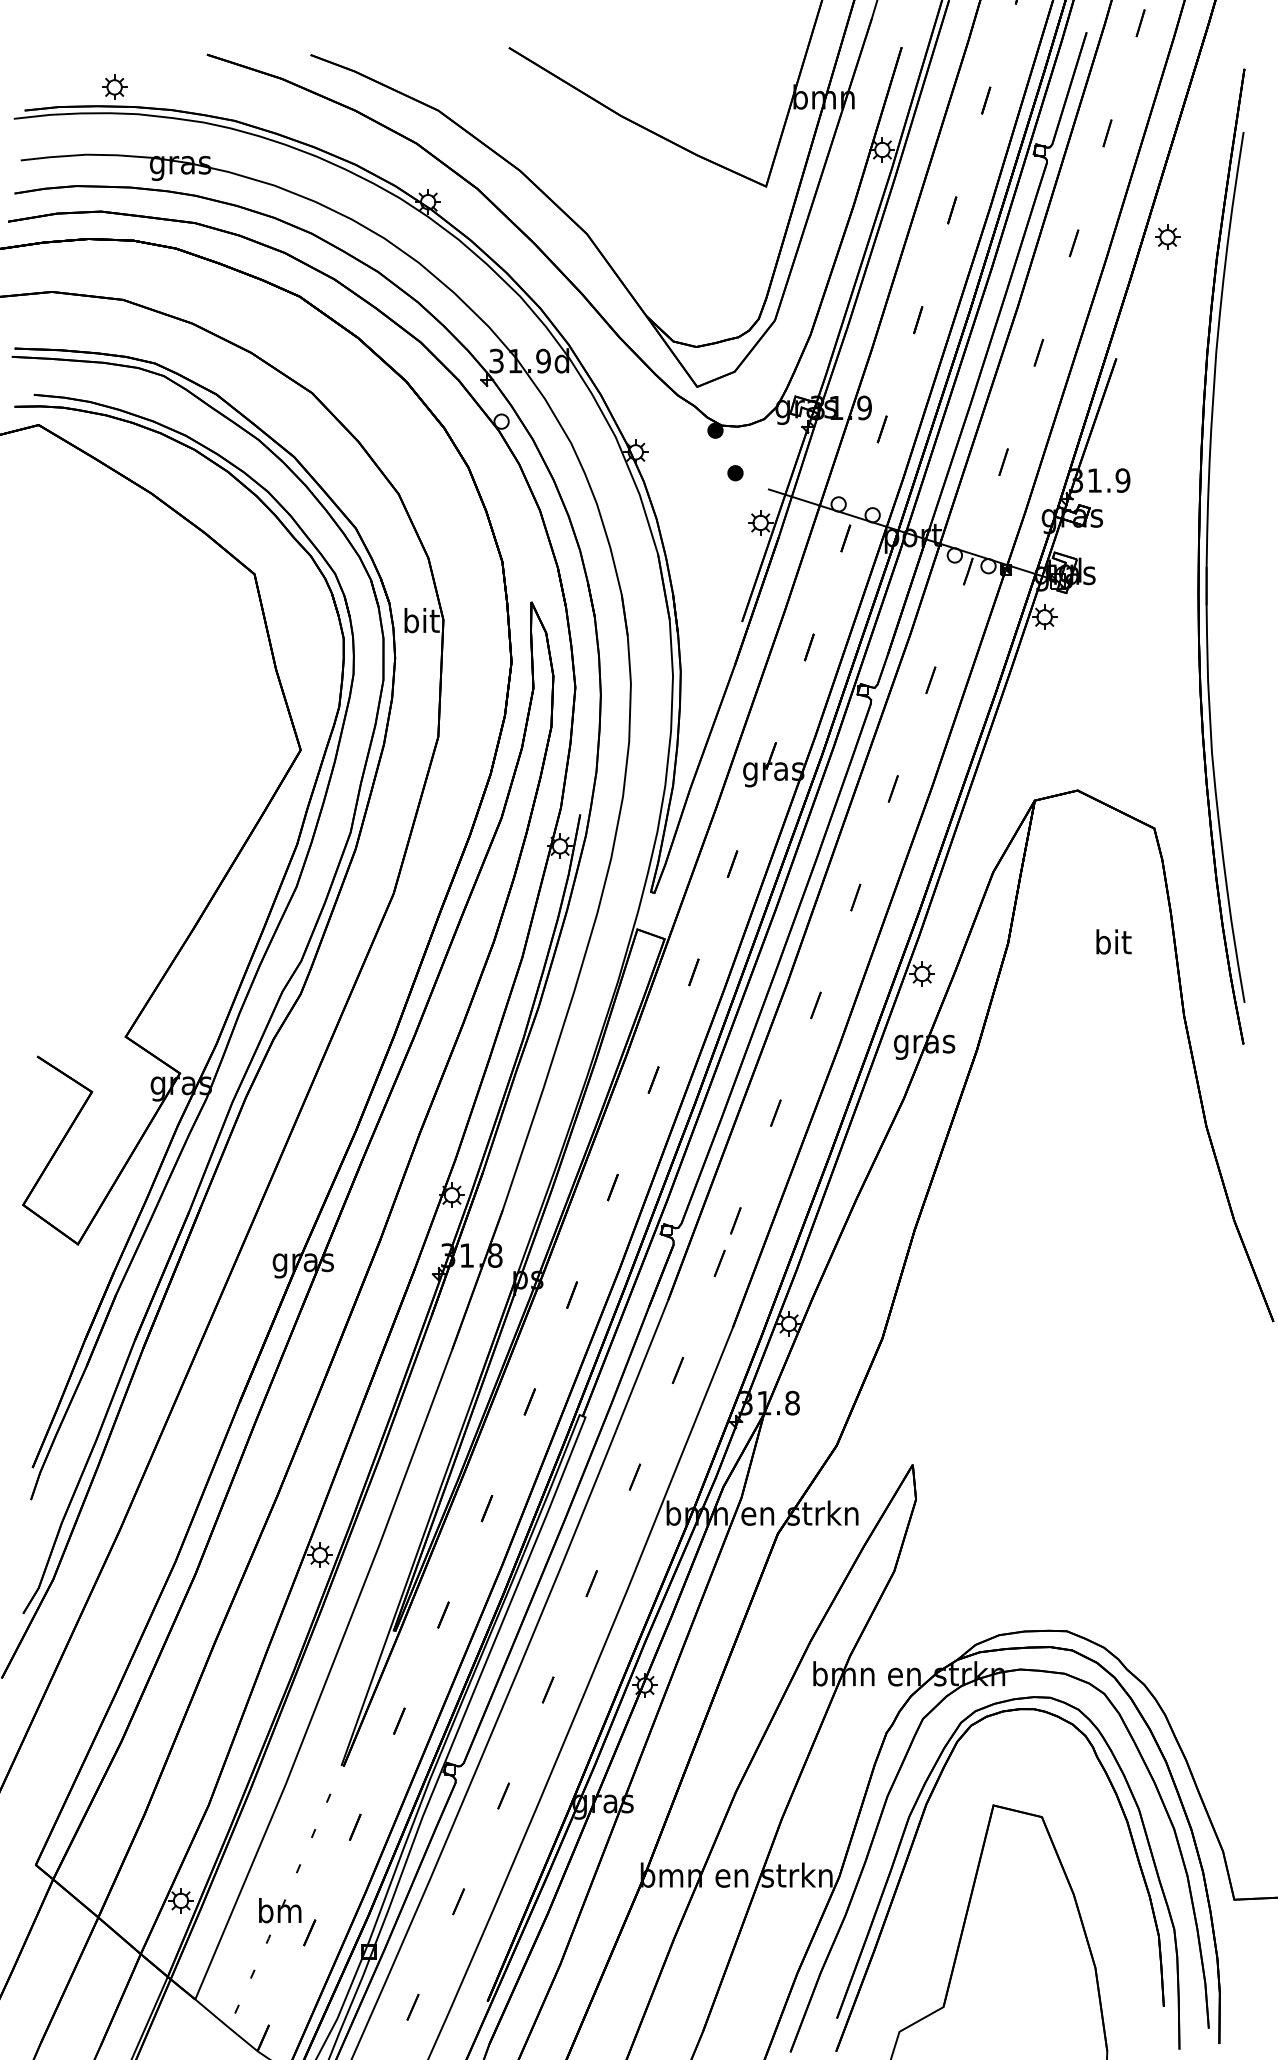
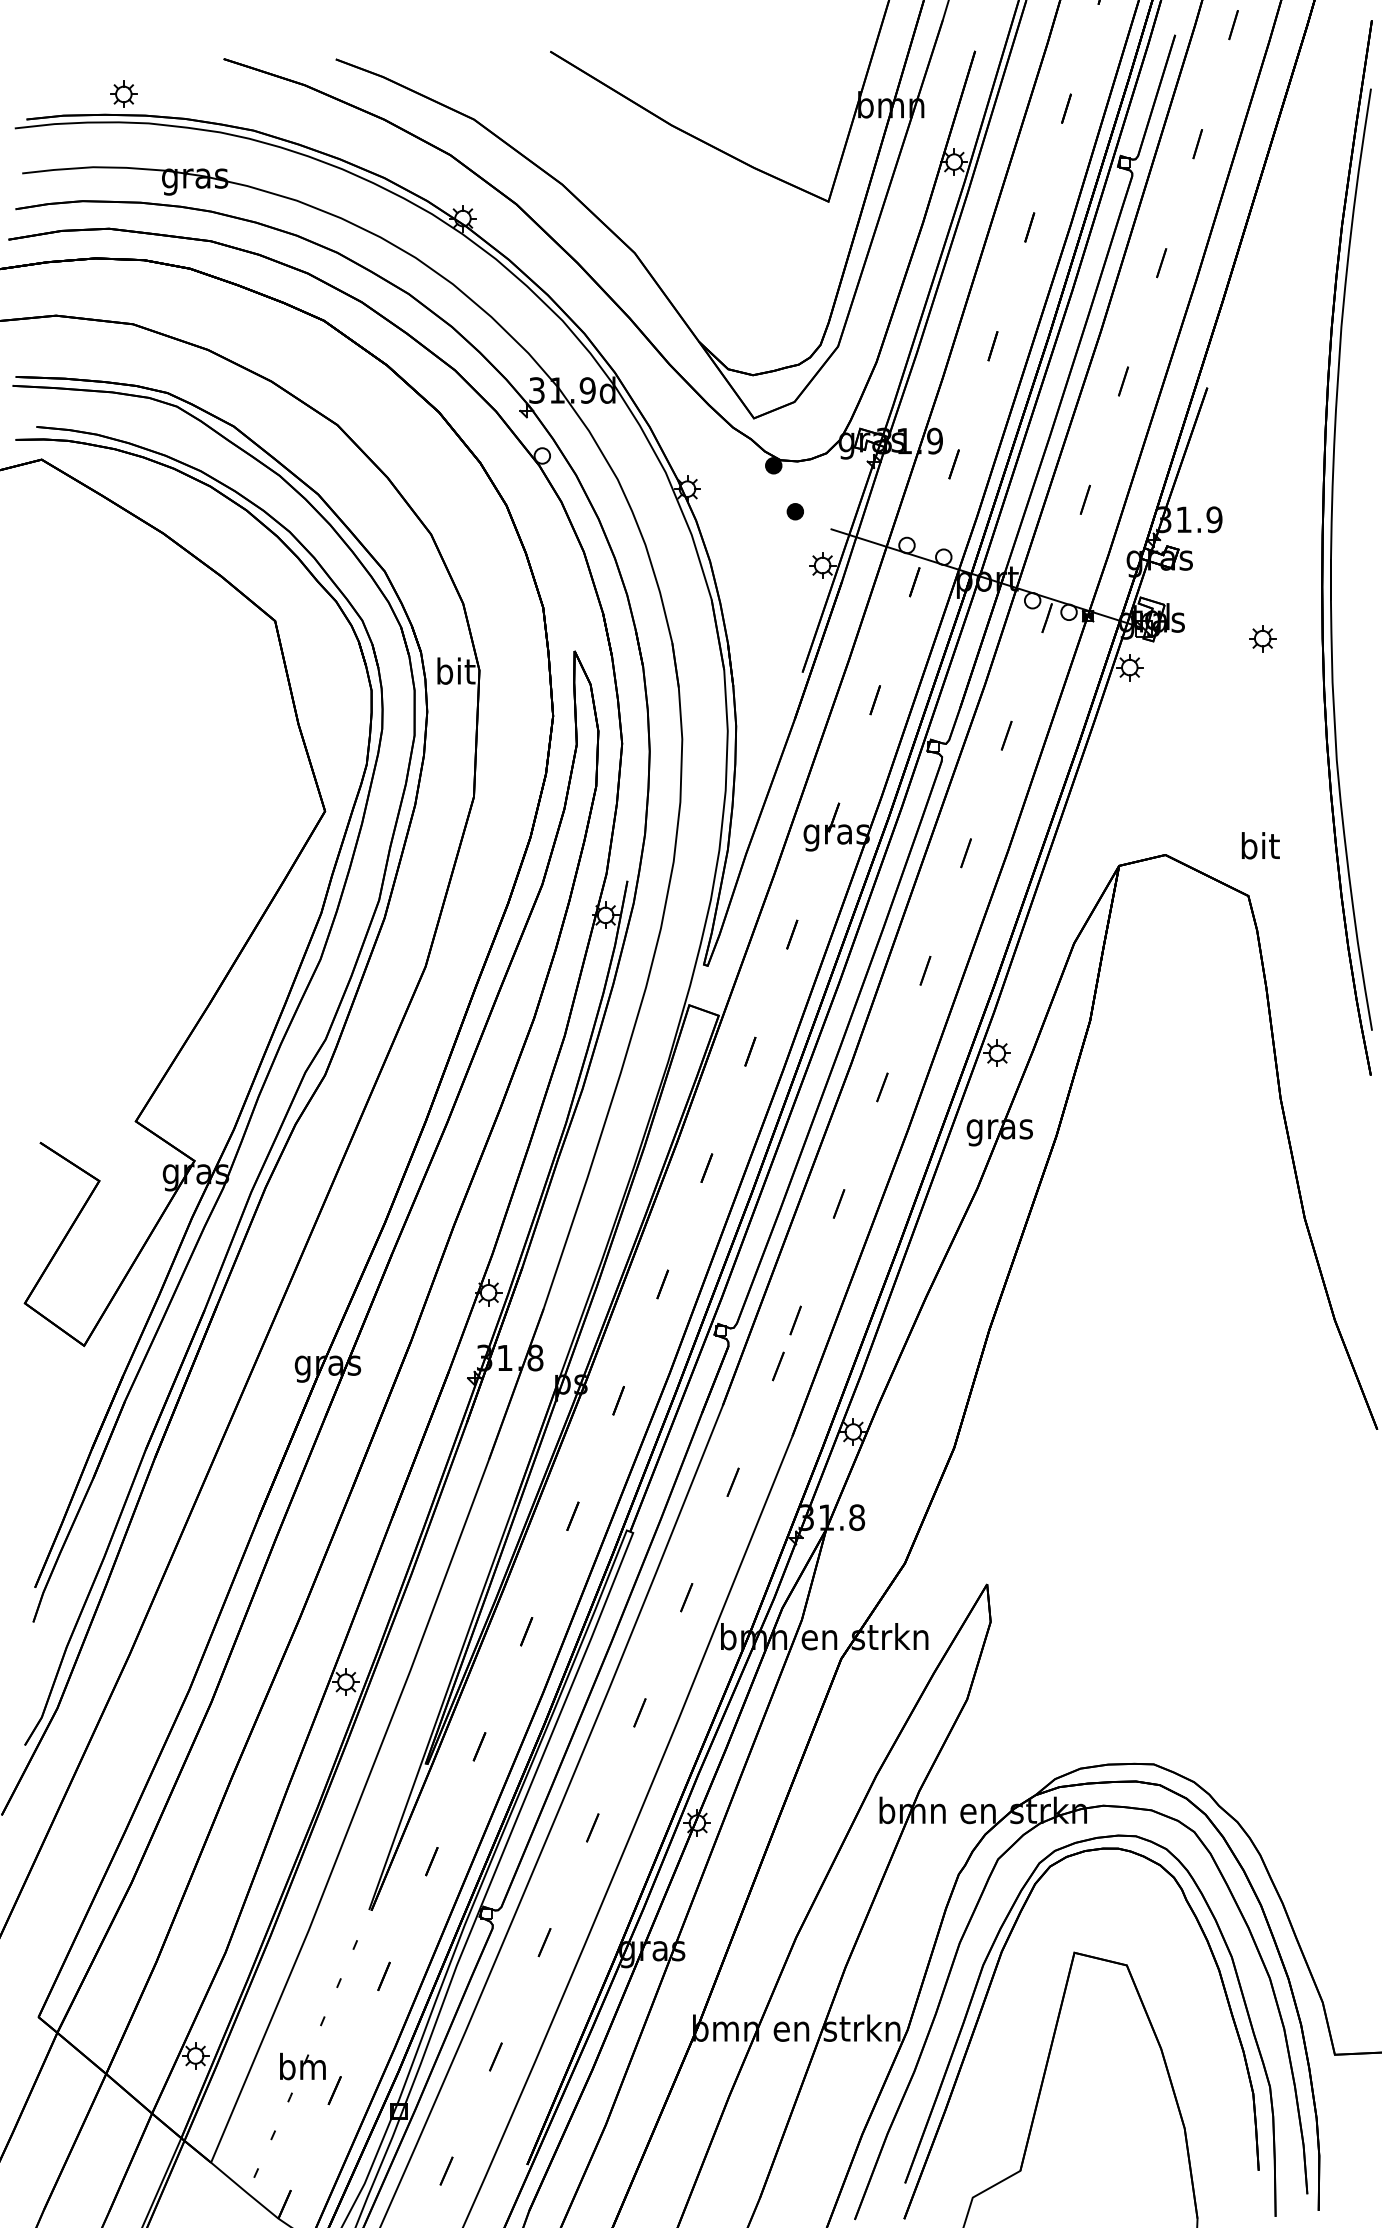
part: (1167, 237) -> (1262, 638), moved
part: (1208, 556) -> (1332, 547), moved
text: (1113, 941) -> (1260, 845), moved

